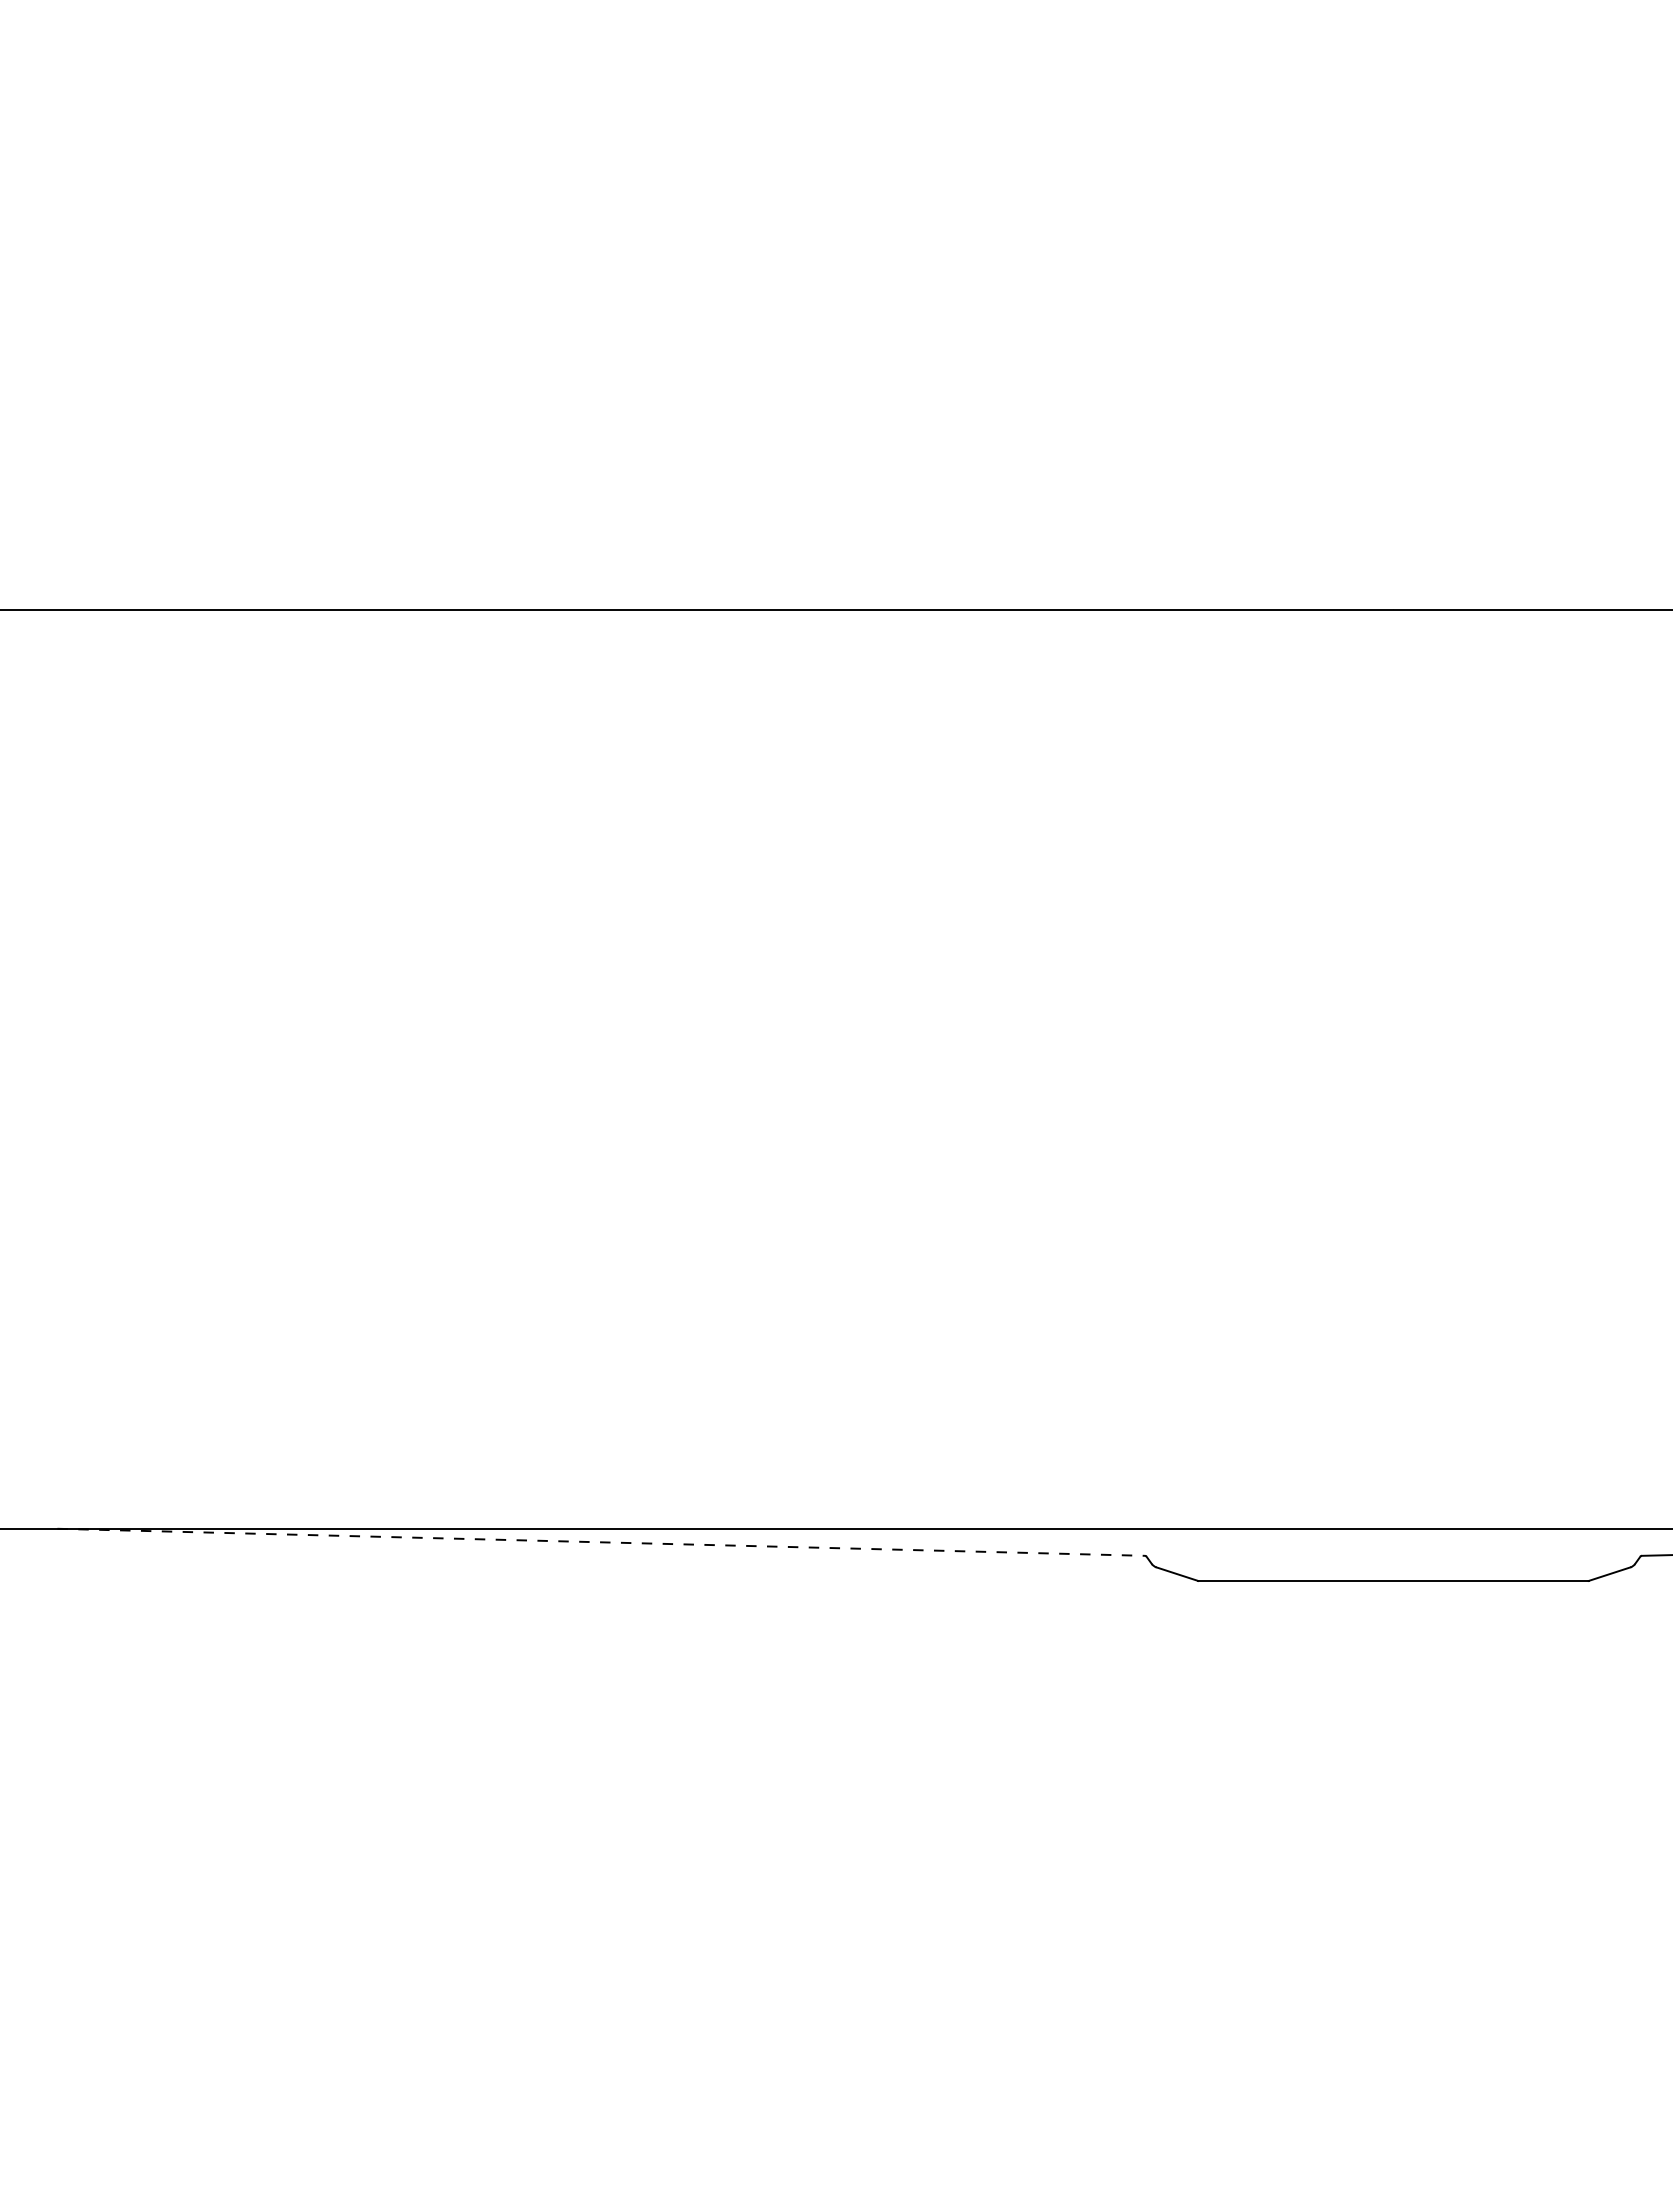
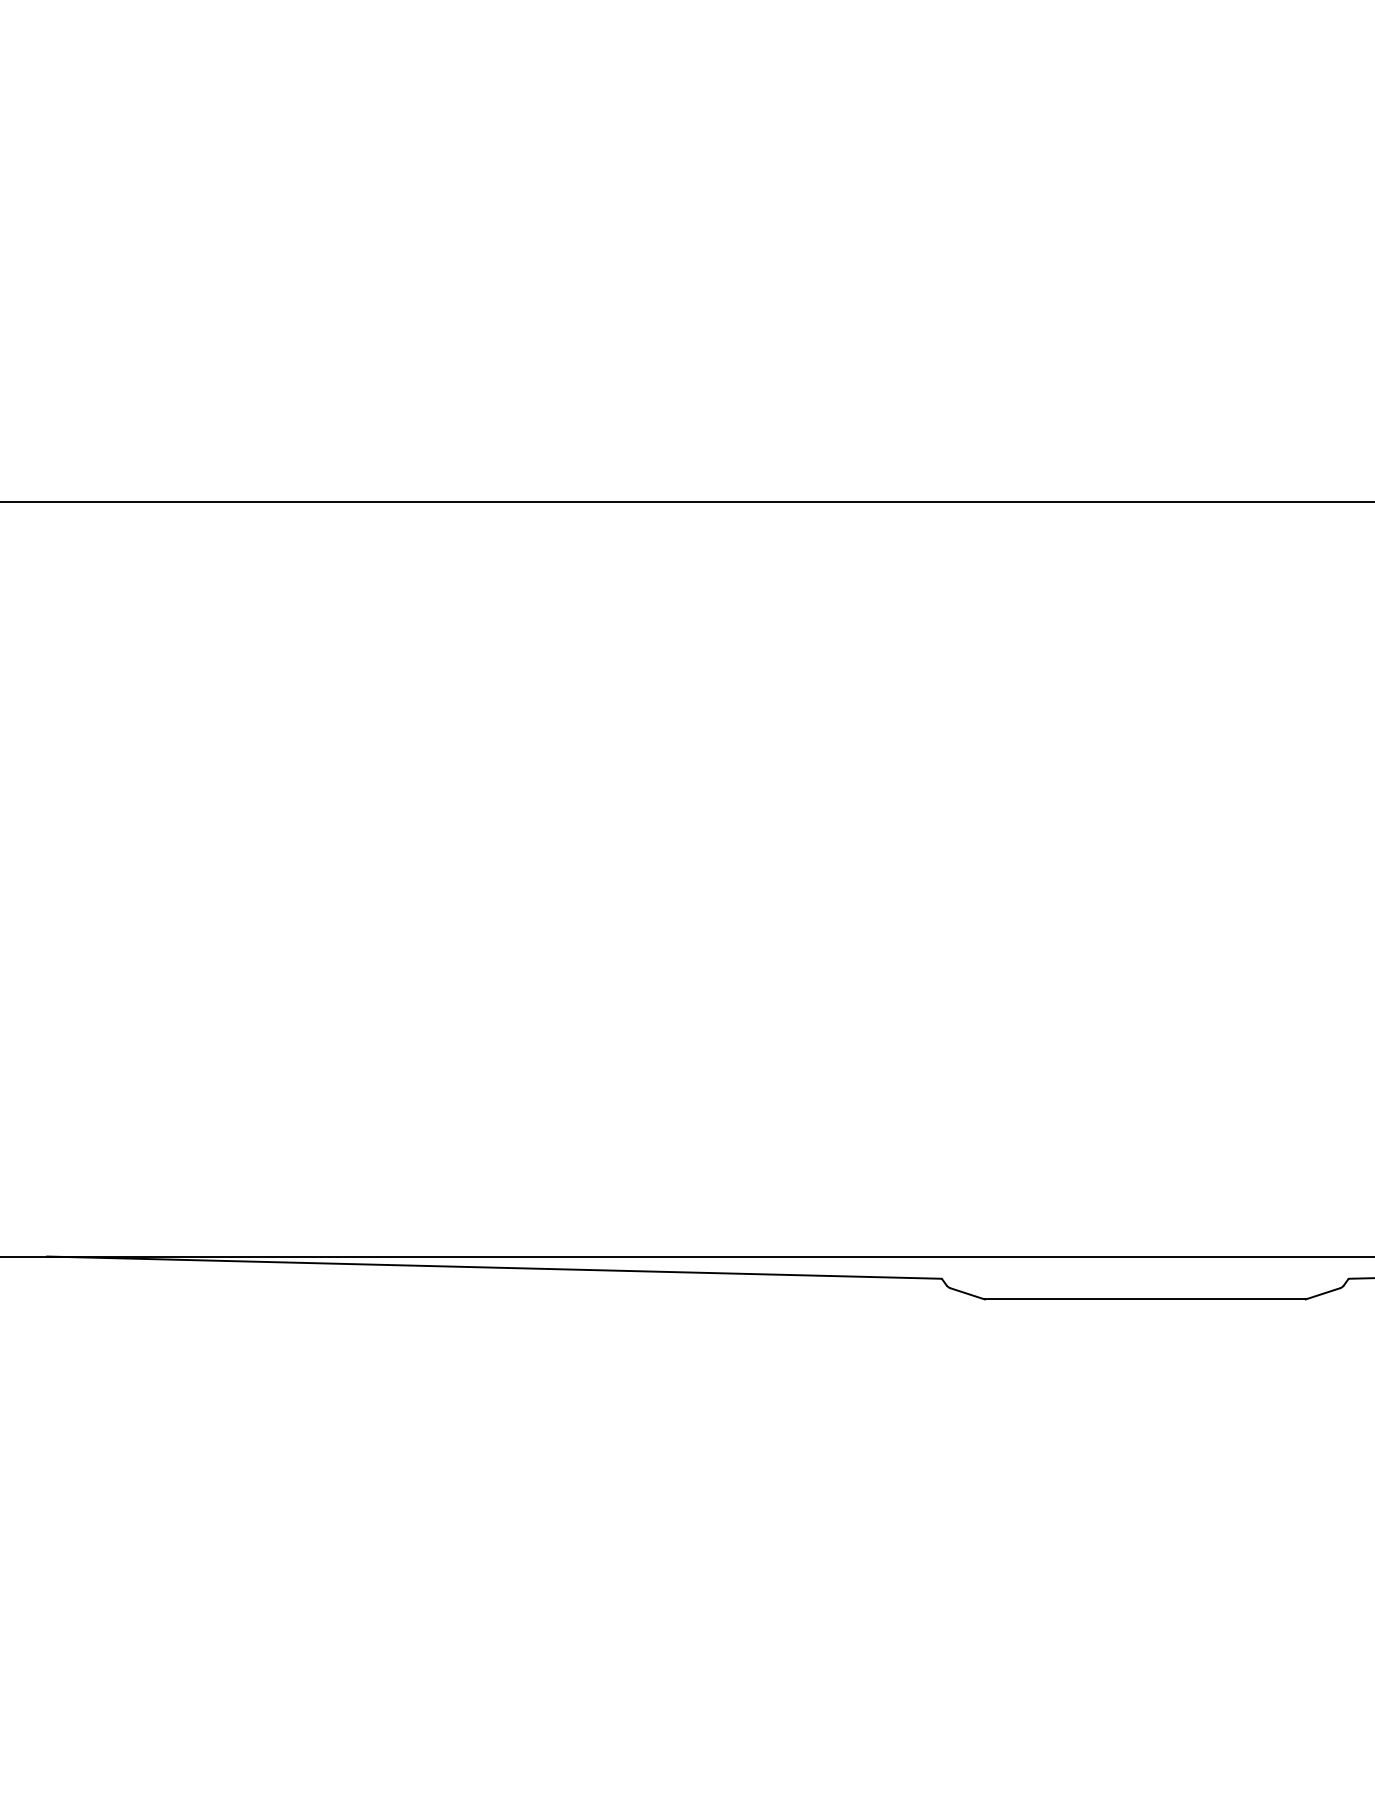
line: (601, 1542) -> (494, 1267), dashed -> solid

